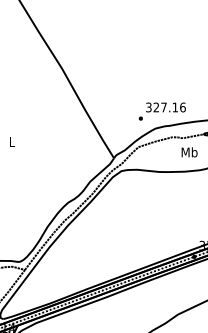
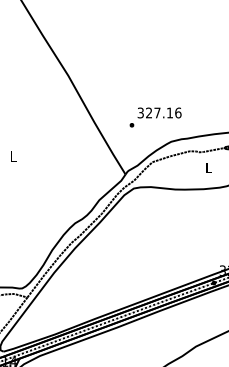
text: (161, 111) -> (154, 117), moved
text: (189, 152) -> (208, 168), Mb -> L

